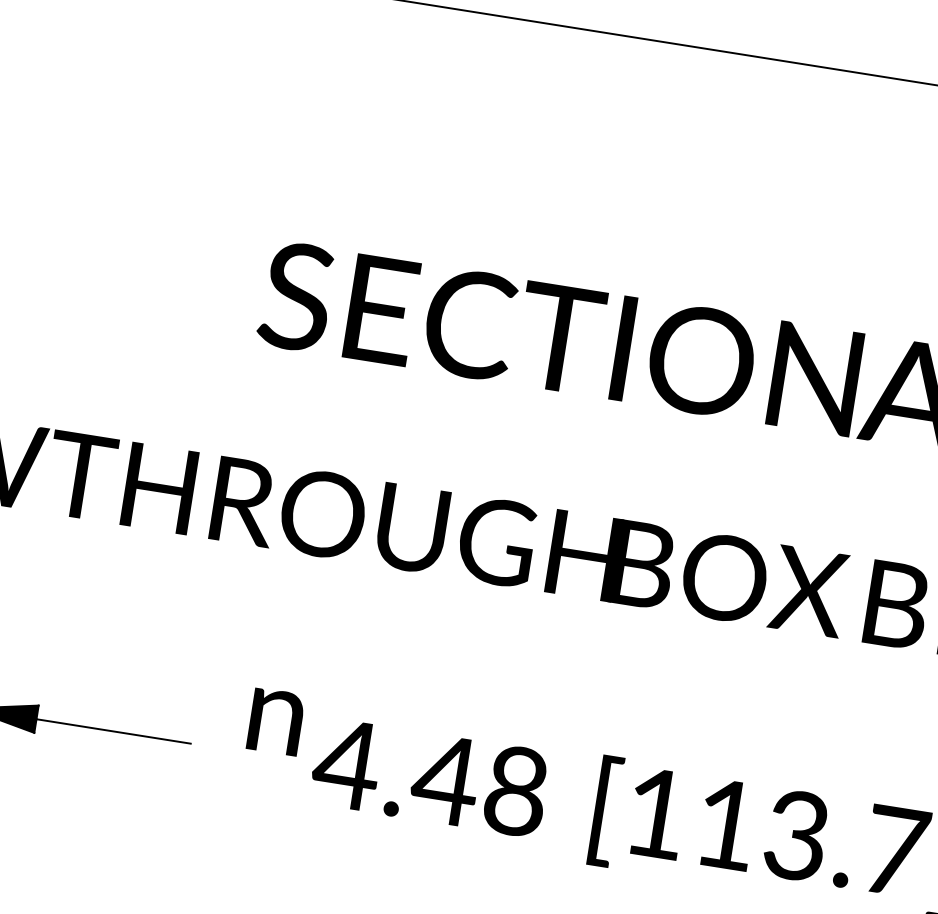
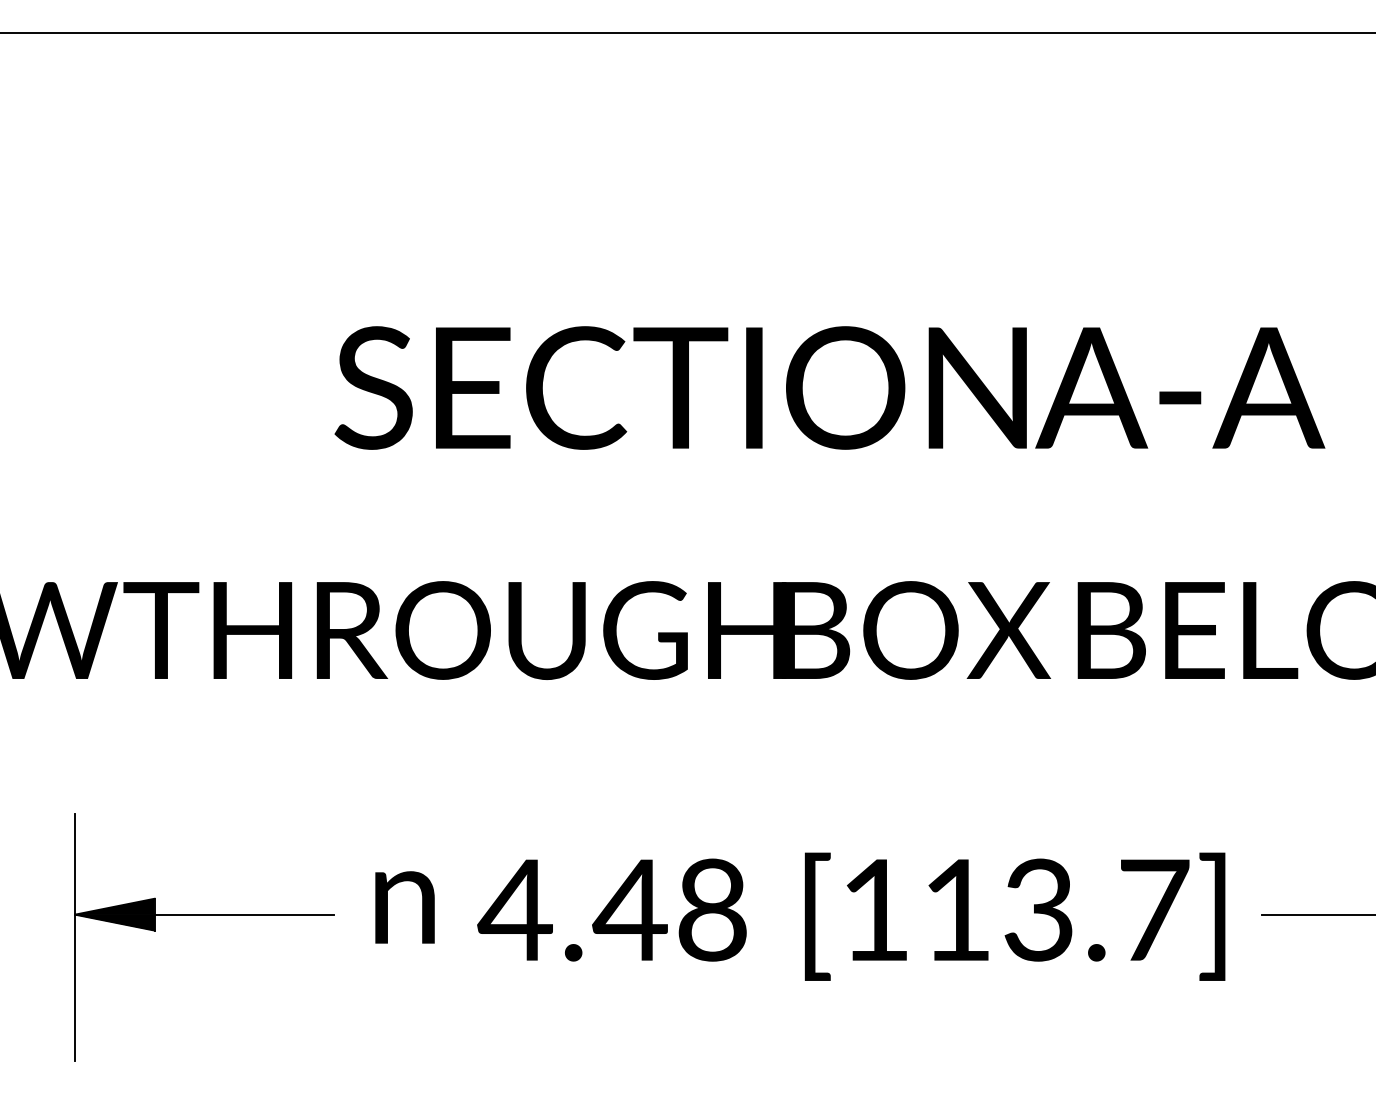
text: (275, 721) -> (404, 907), moved

